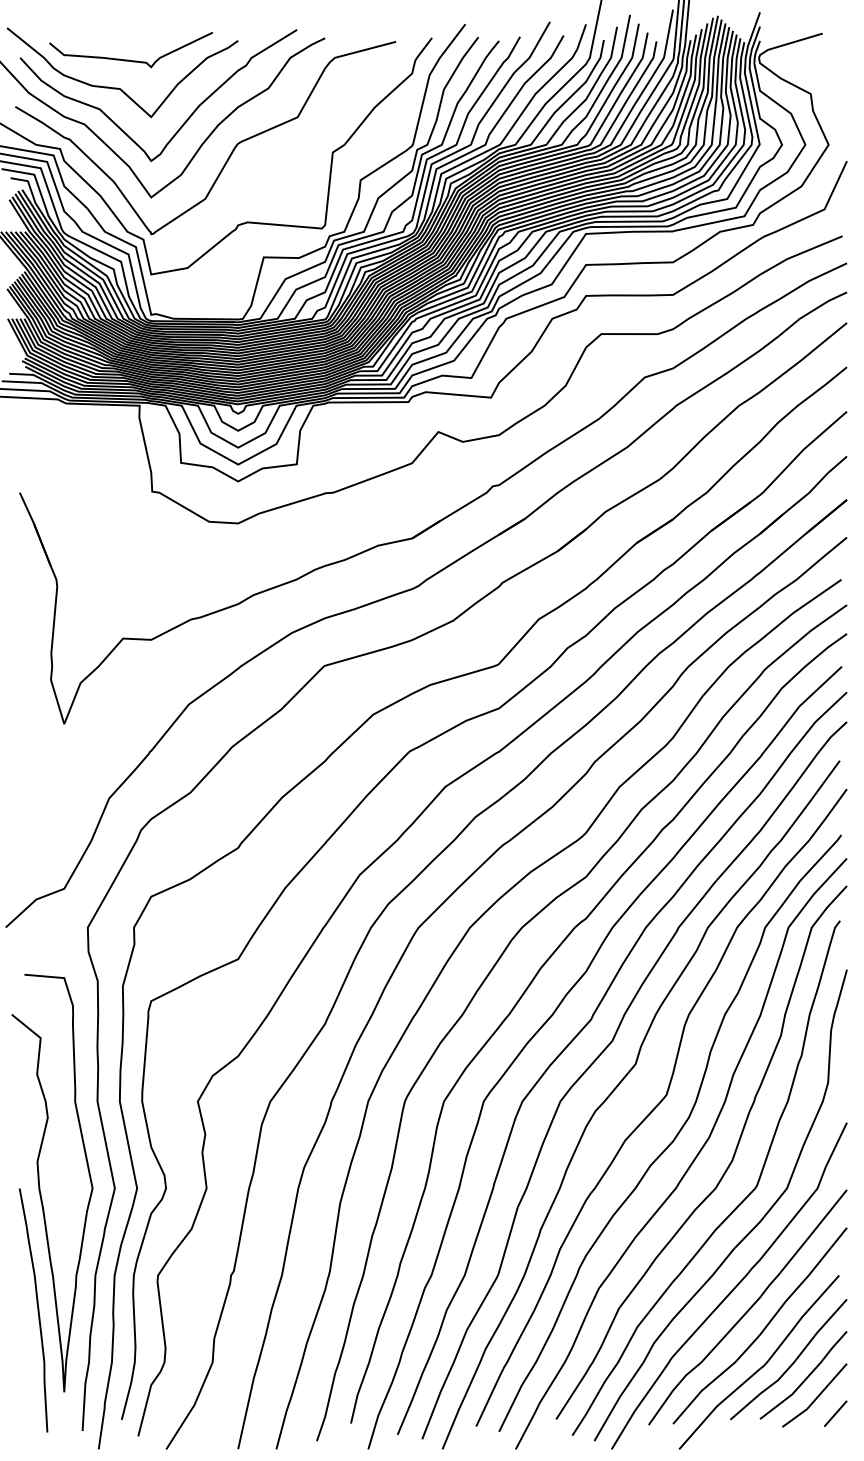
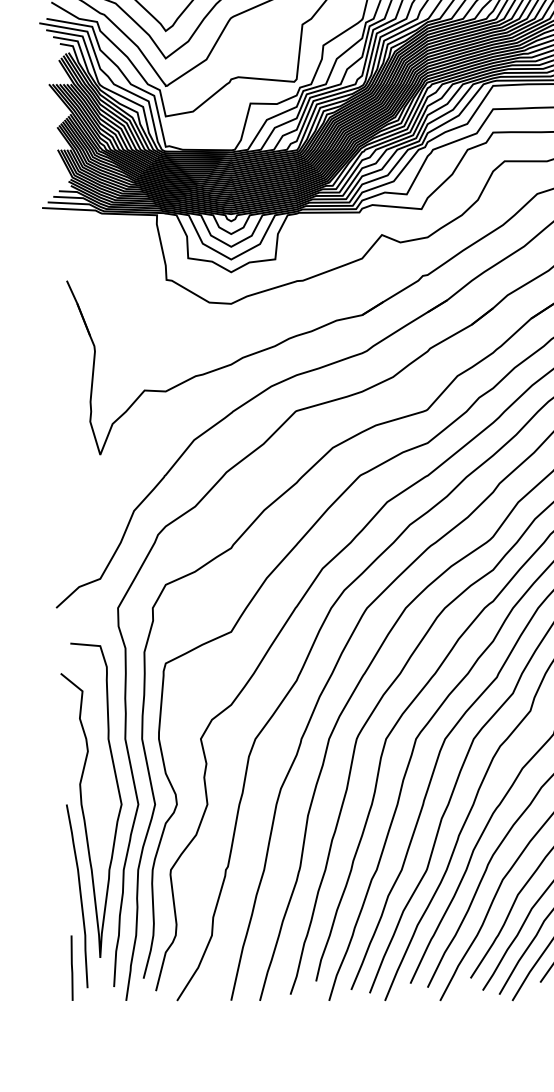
line: (26, 1405) -> (71, 967), added

